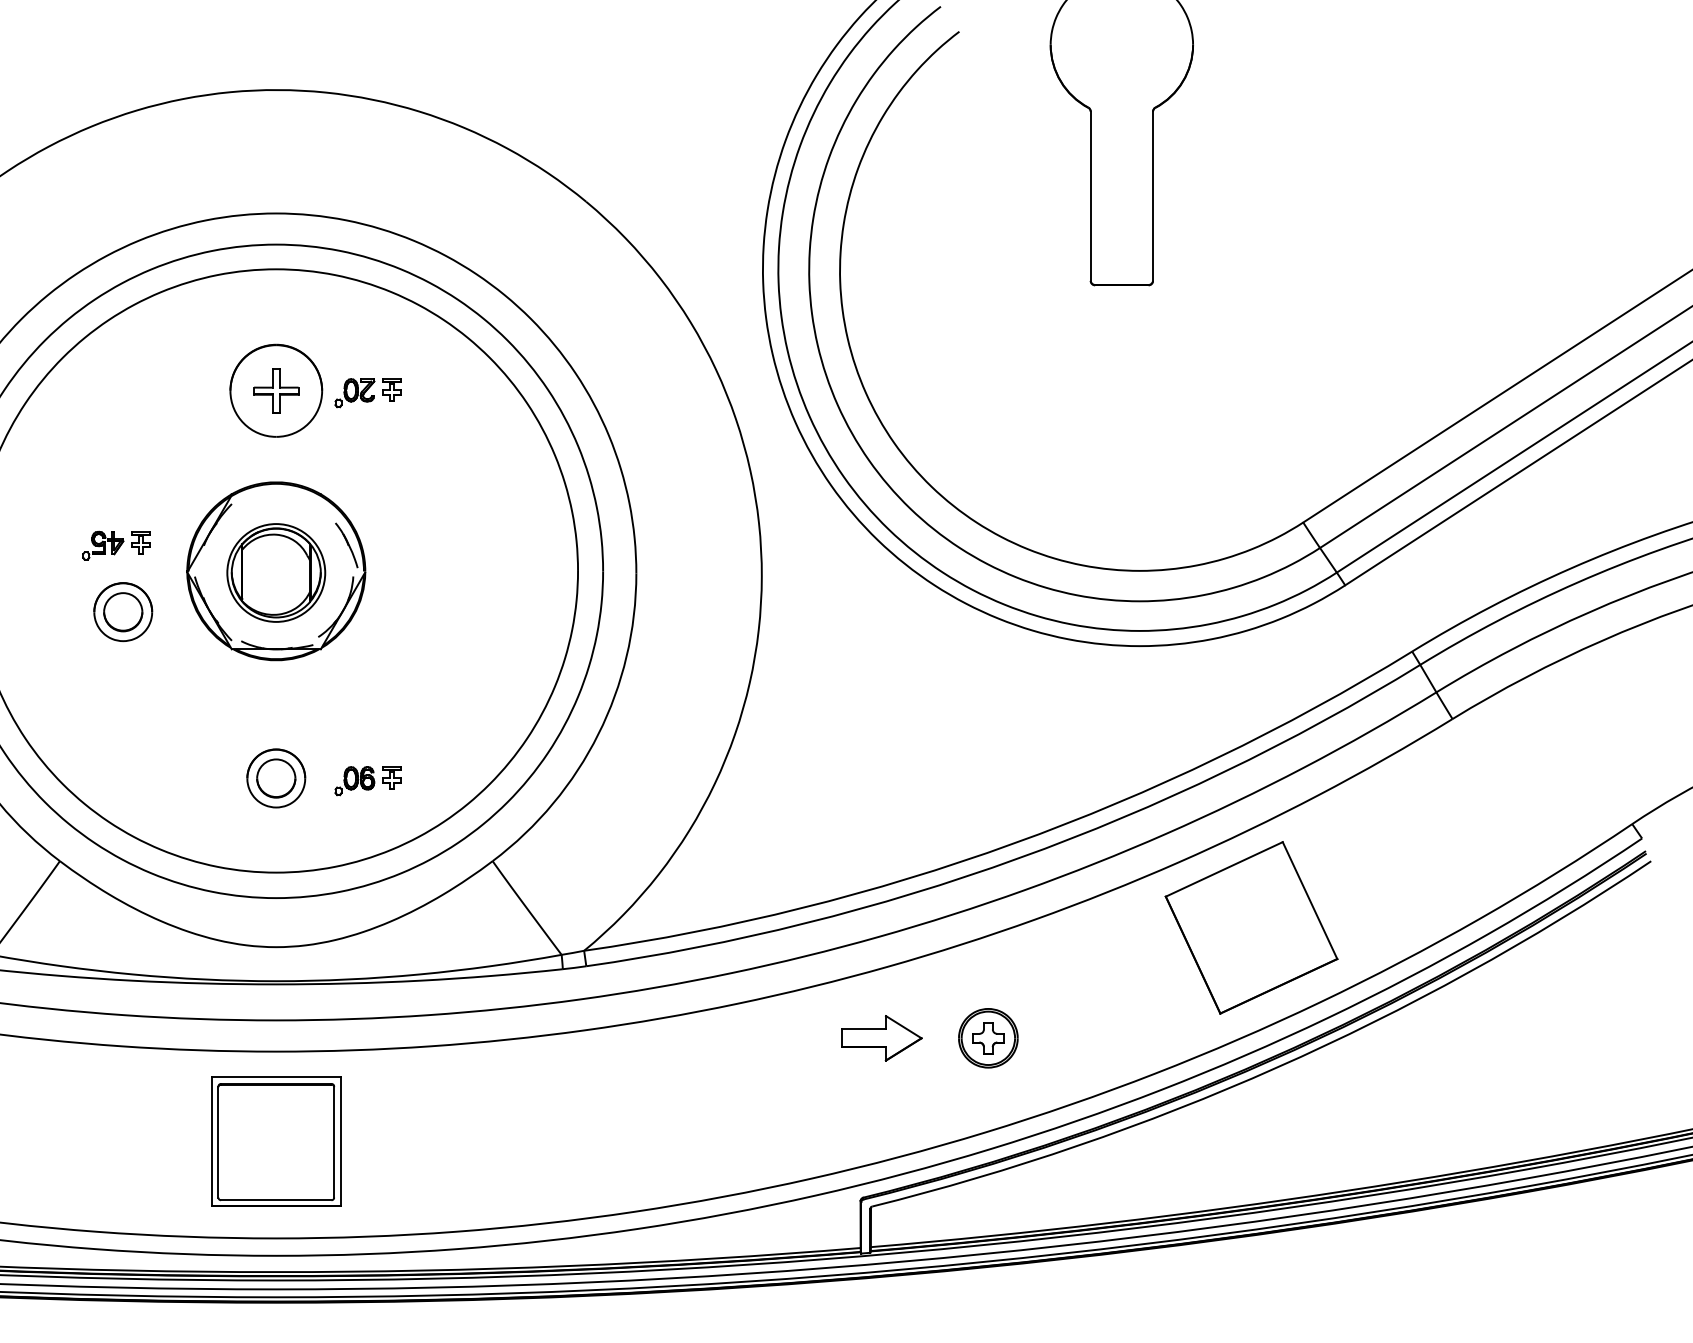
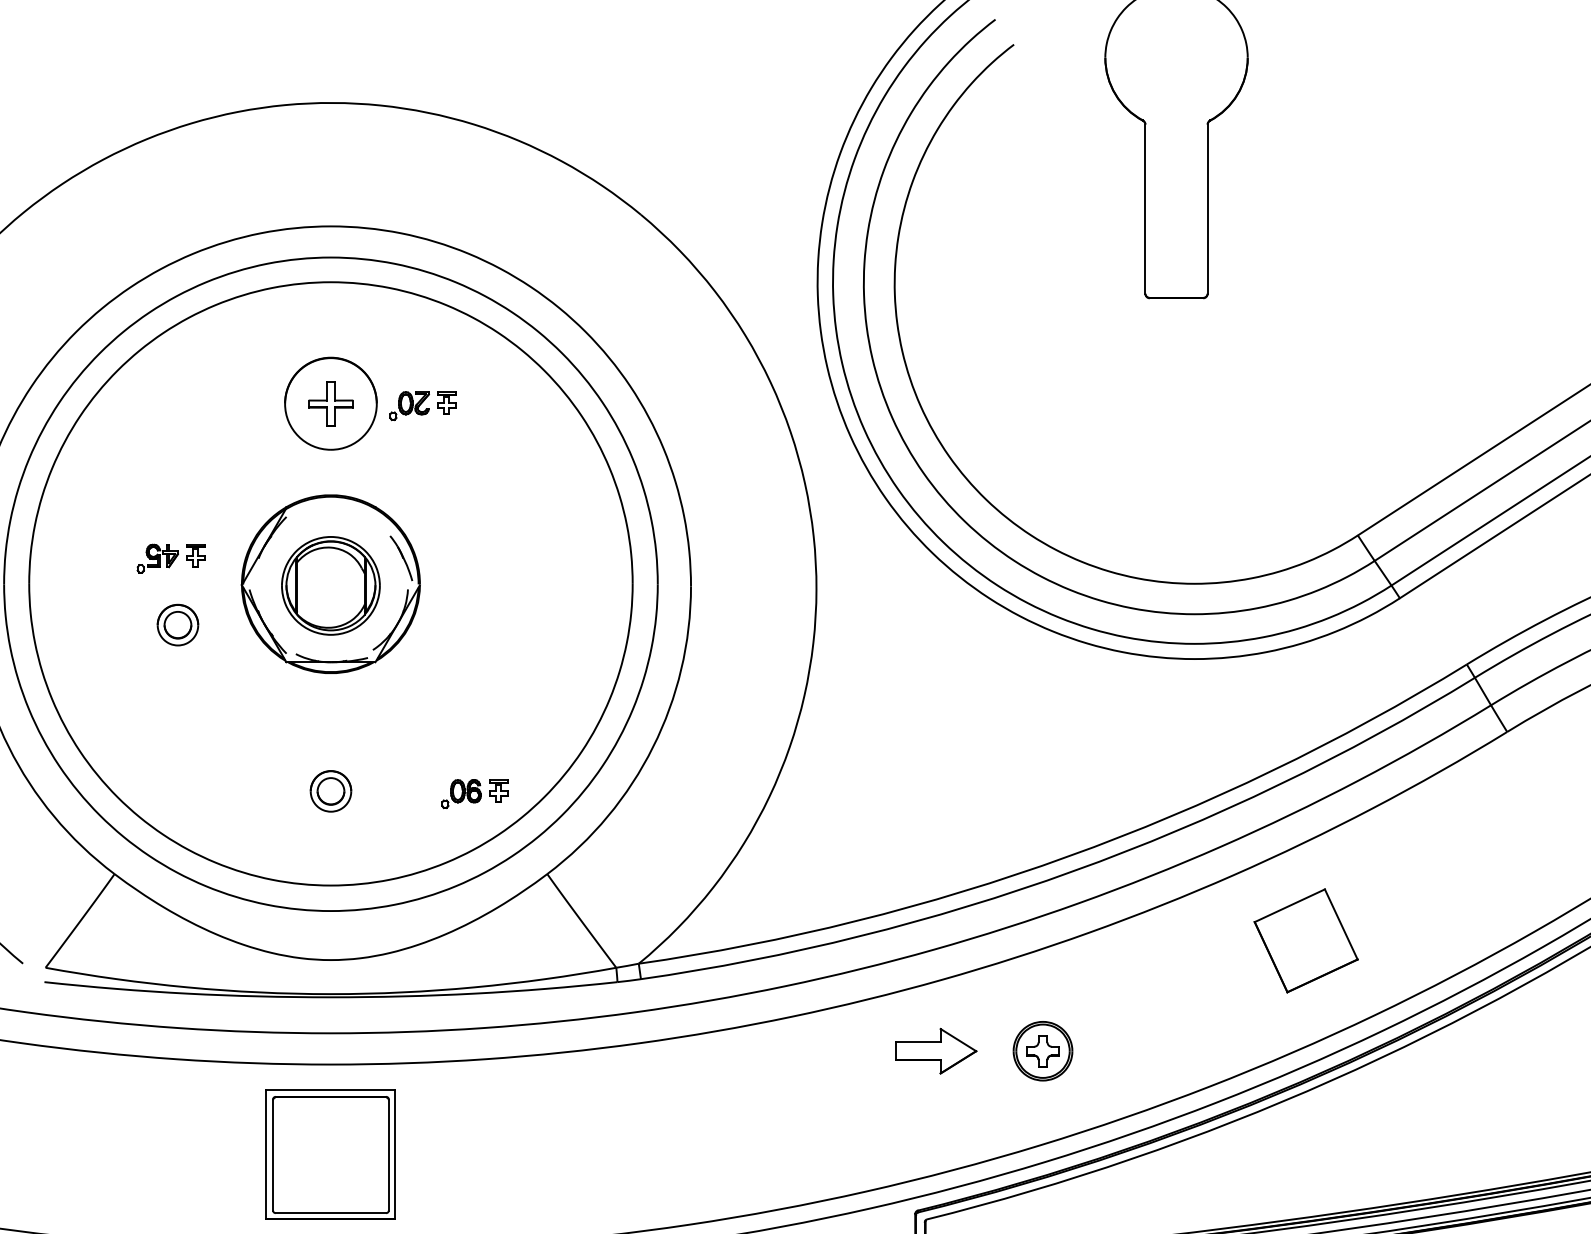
part: (123, 612) -> (178, 625), size x0.7
part: (276, 778) -> (331, 791), size x0.7
part: (367, 781) -> (474, 794), moved
part: (1251, 927) -> (1306, 940), size x0.6

